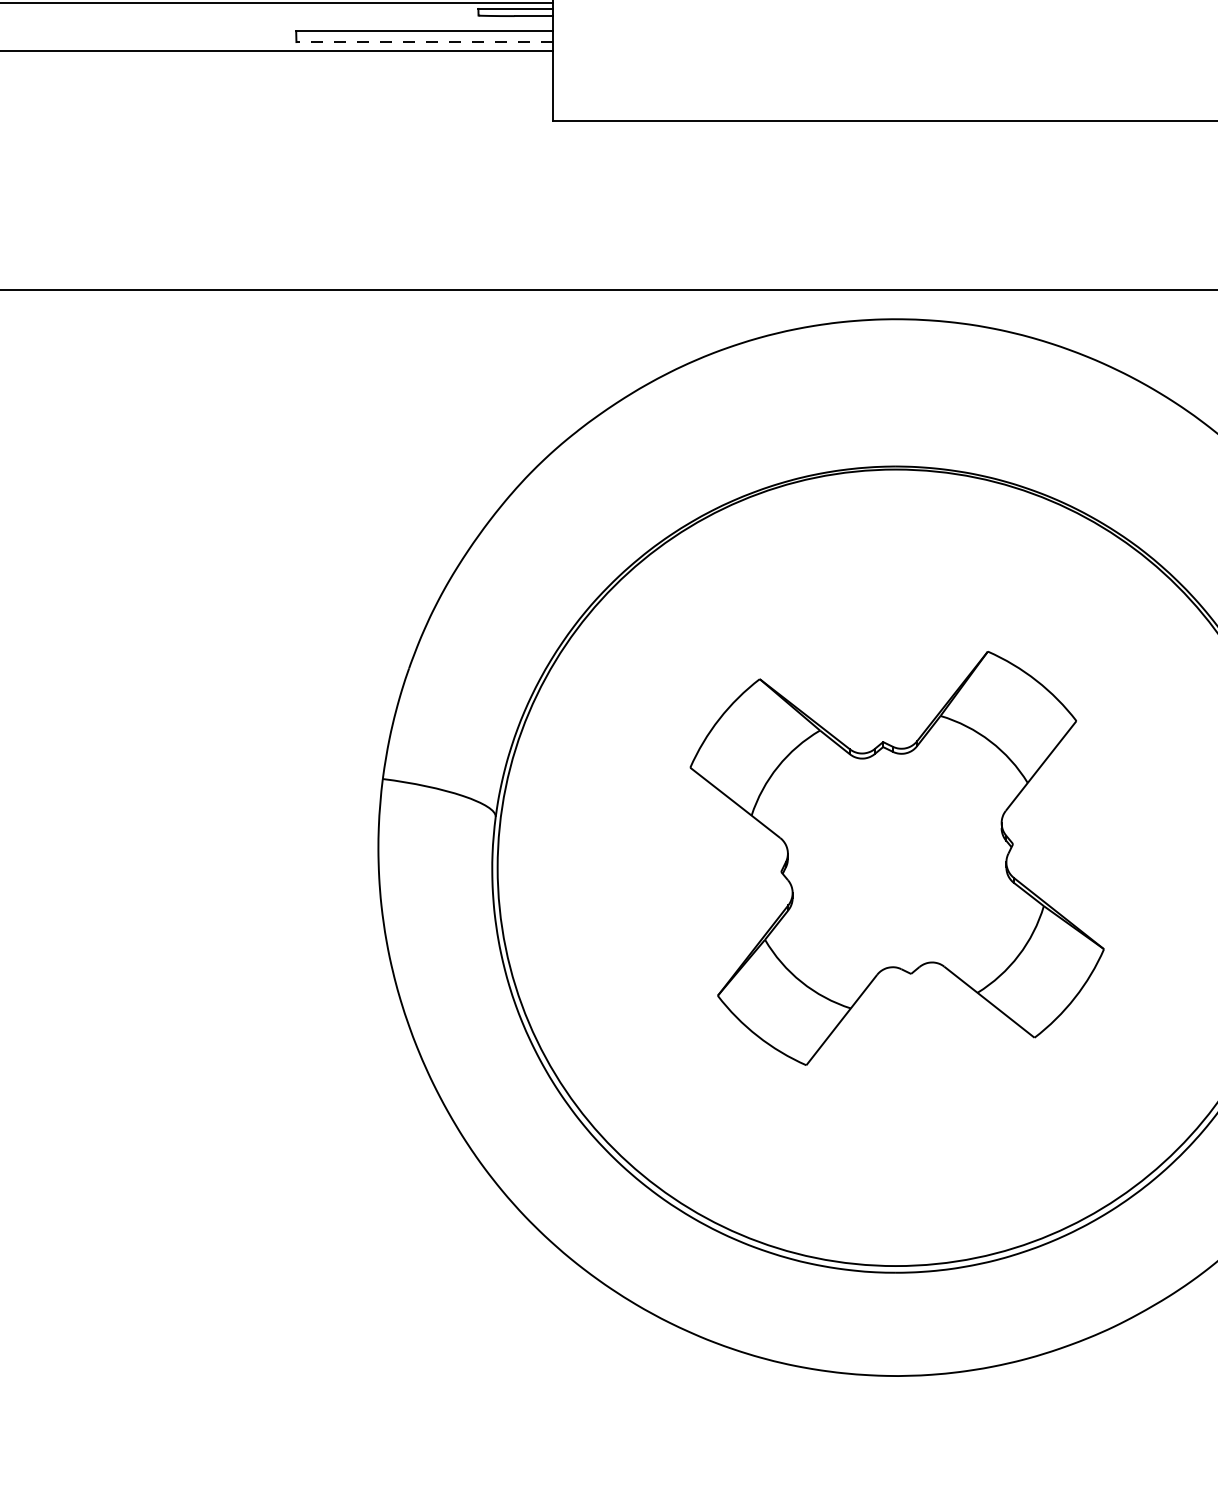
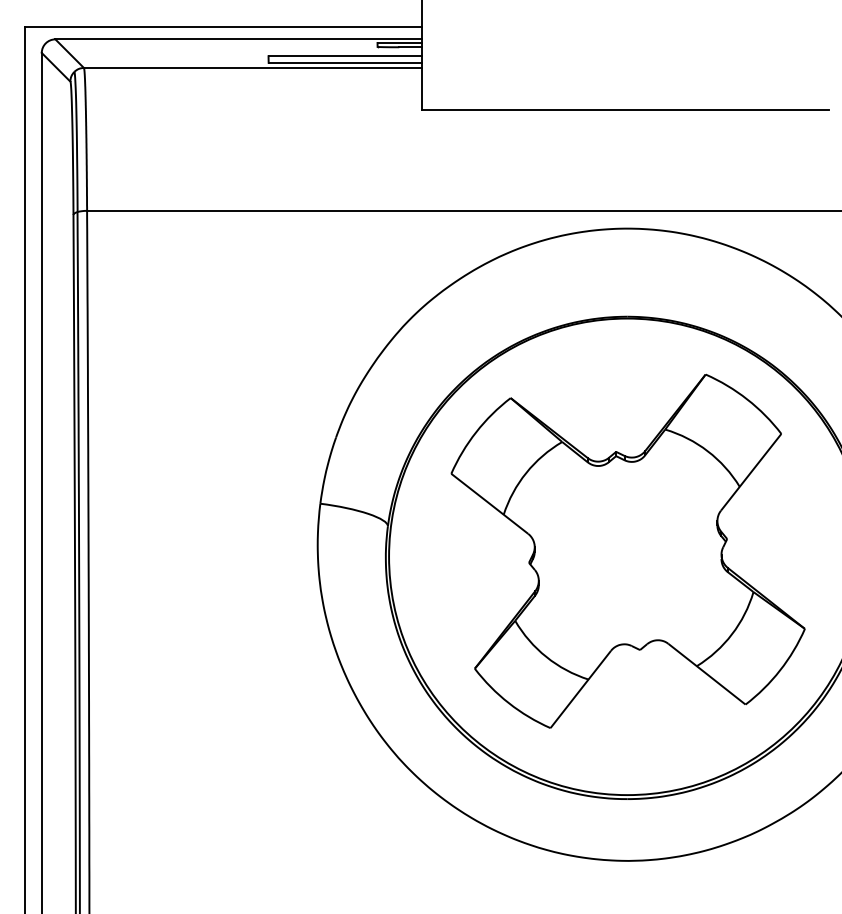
line: (424, 41) -> (345, 62), dashed -> solid
part: (896, 857) -> (627, 550), size x1.43

